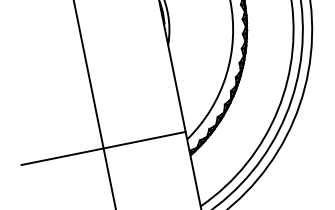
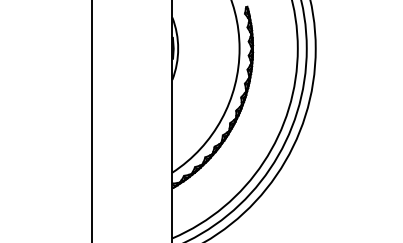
line: (103, 148) -> (91, 165), removed

